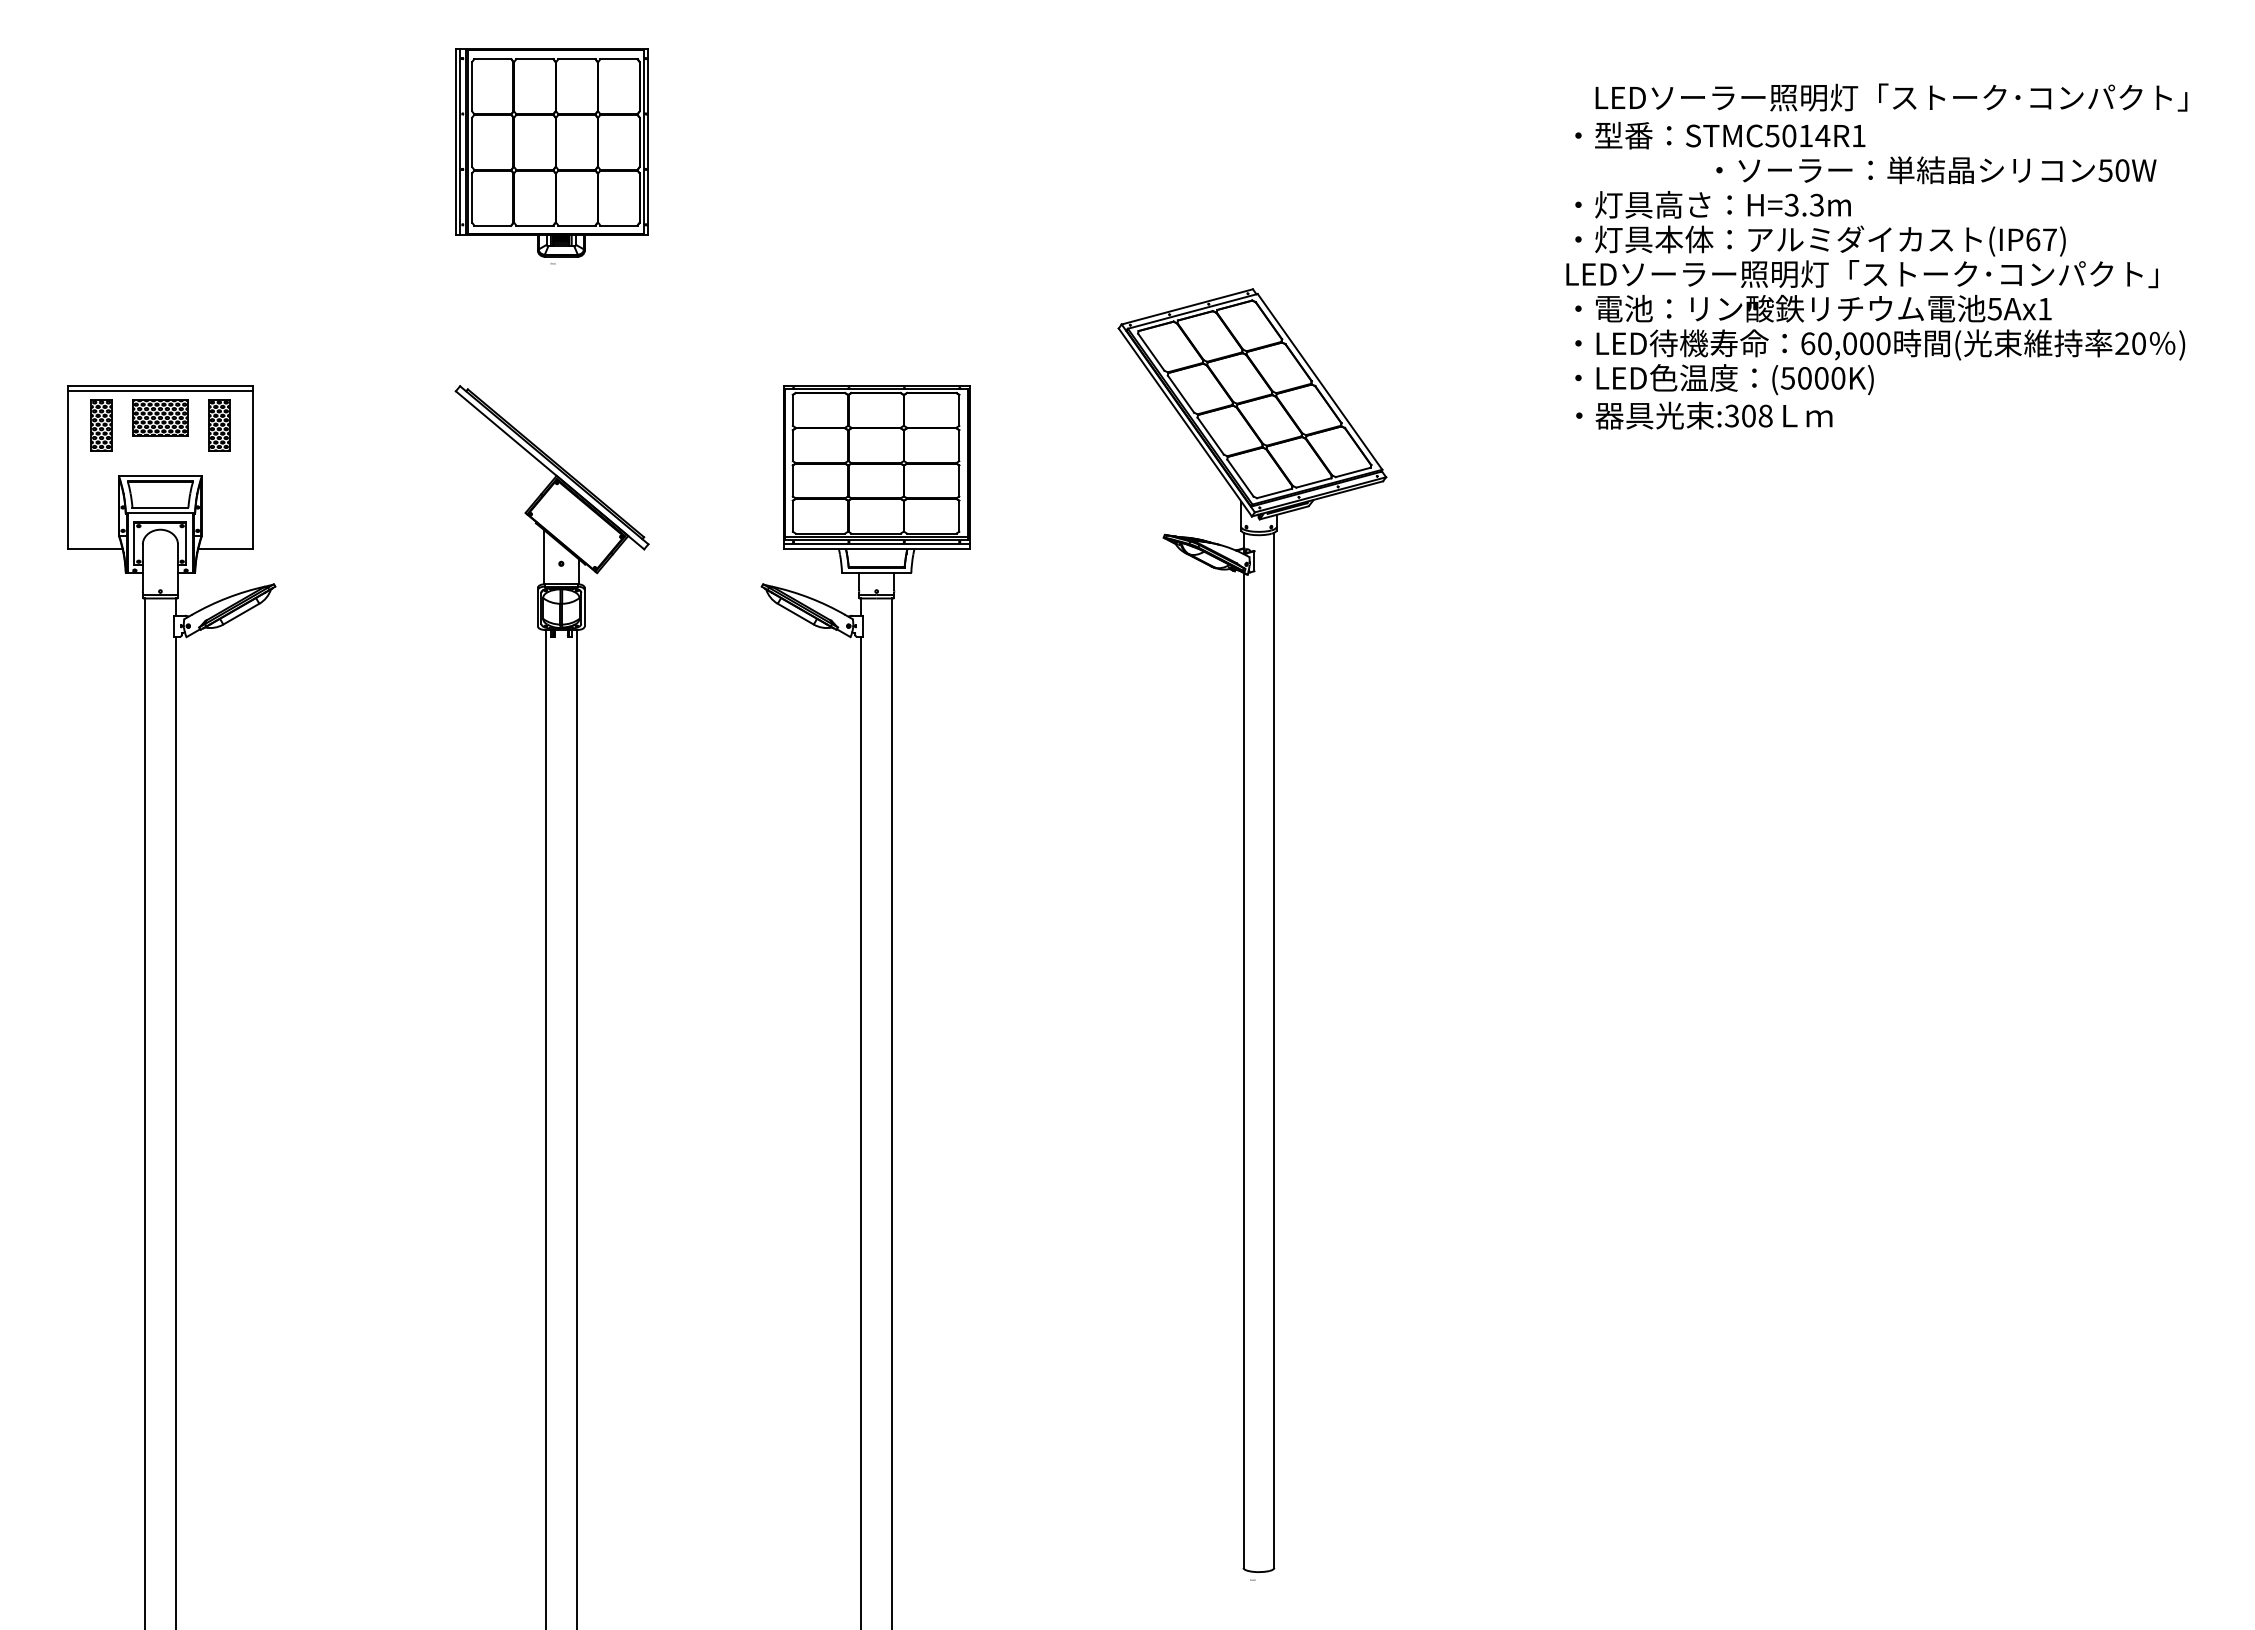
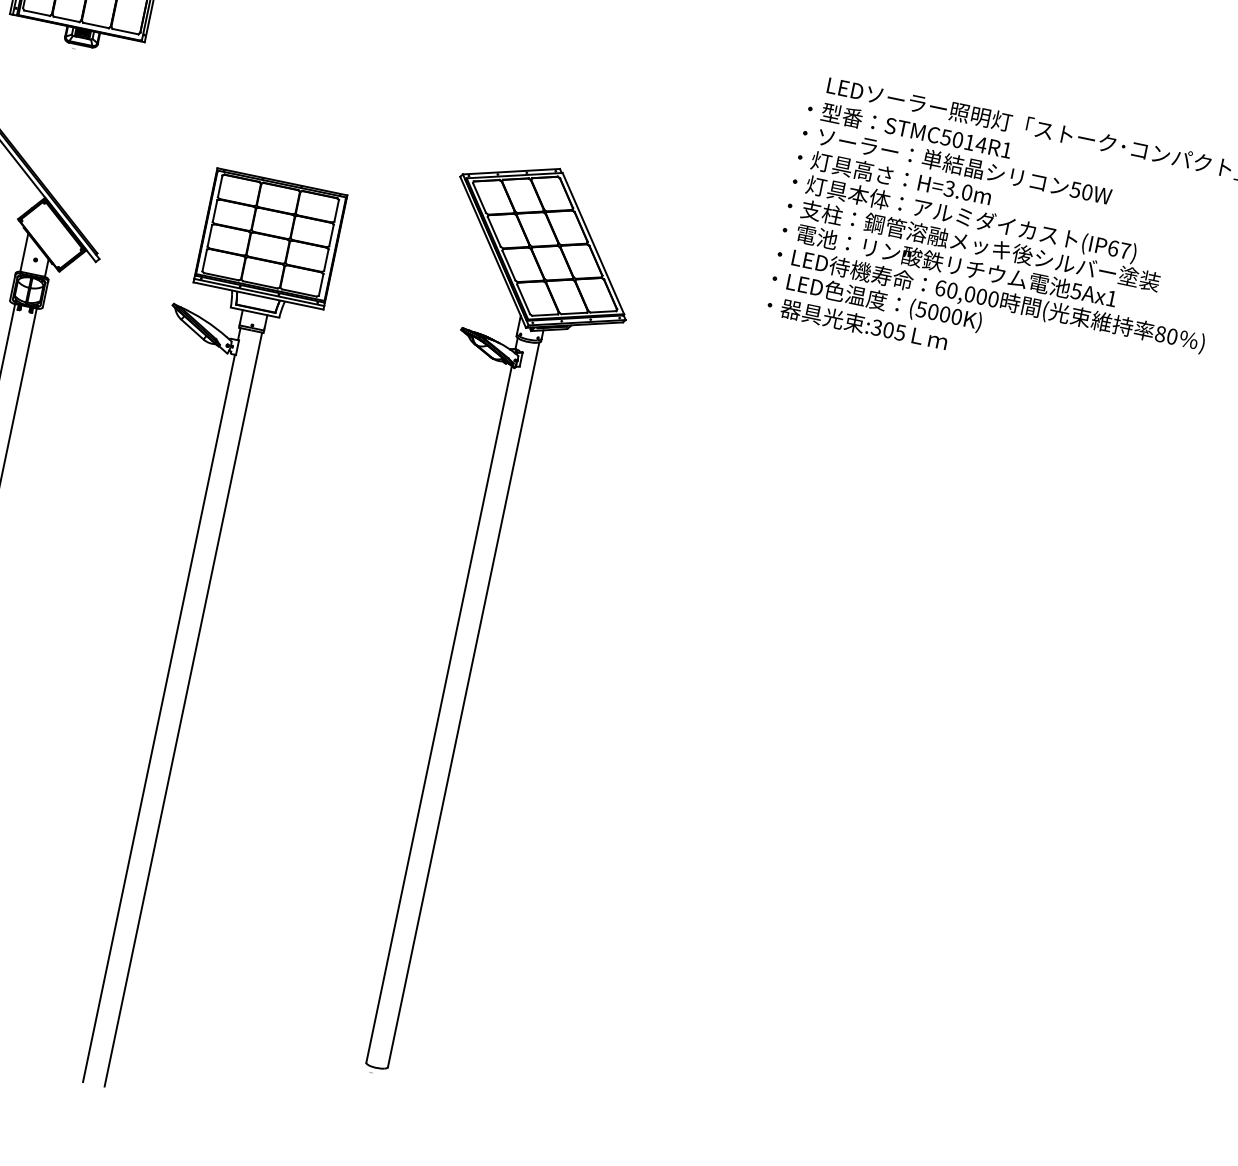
text: (1936, 170) -> (957, 165), moved
text: (1816, 204) -> (966, 192), H=3.3m -> H=3.0m
text: (1861, 274) -> (988, 247), LEDソーラー照明灯「ストーク･コンパクト」 -> ・支柱：鋼管溶融メッキ後シルバー塗装
text: (2122, 343) -> (1160, 334), 20 -> 80
text: (1765, 415) -> (900, 332), :308 -> :305

